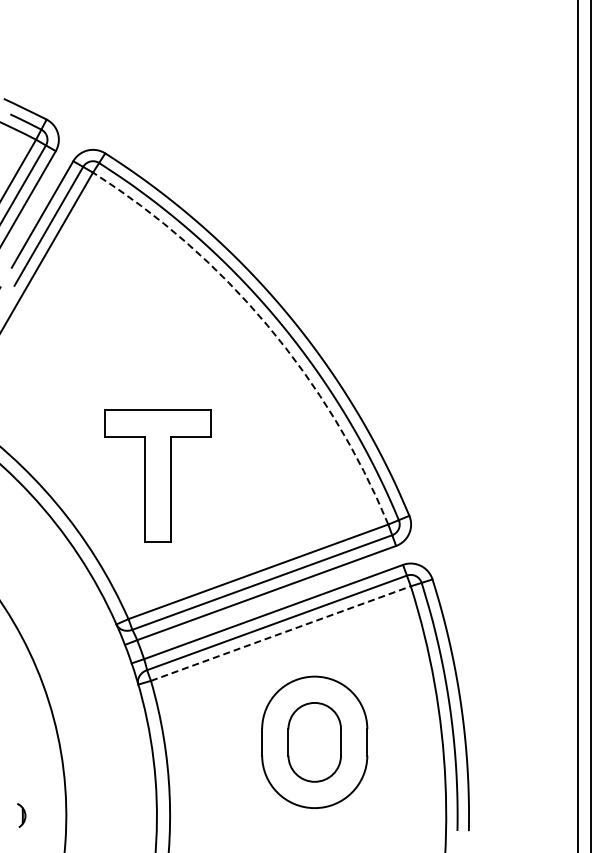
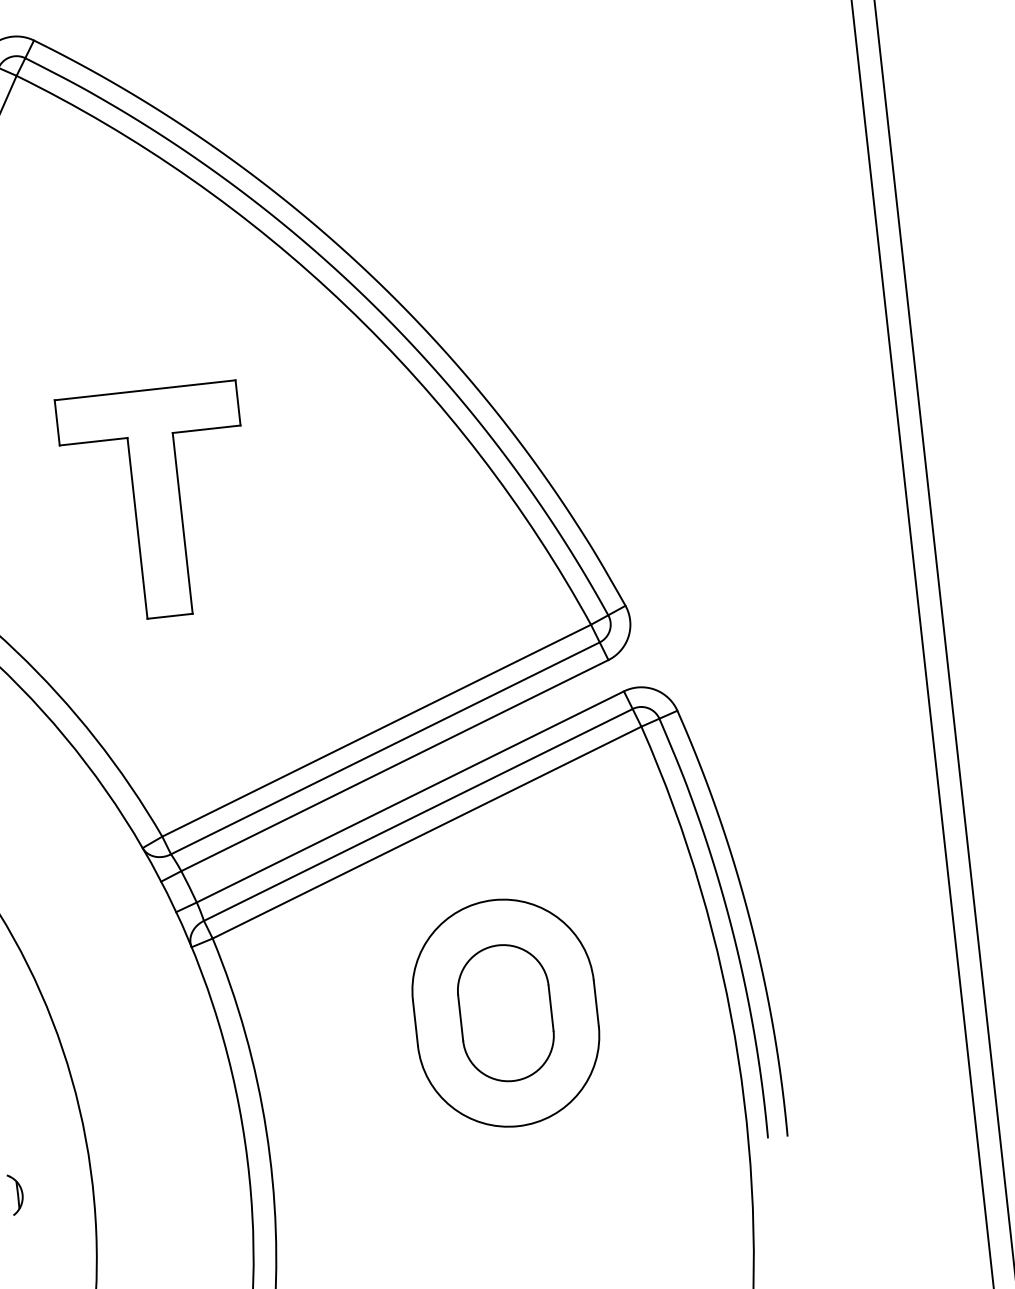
arc: (267, 325) -> (345, 305), dashed -> solid
part: (157, 475) -> (156, 502), moved
line: (281, 633) -> (428, 832), dashed -> solid

